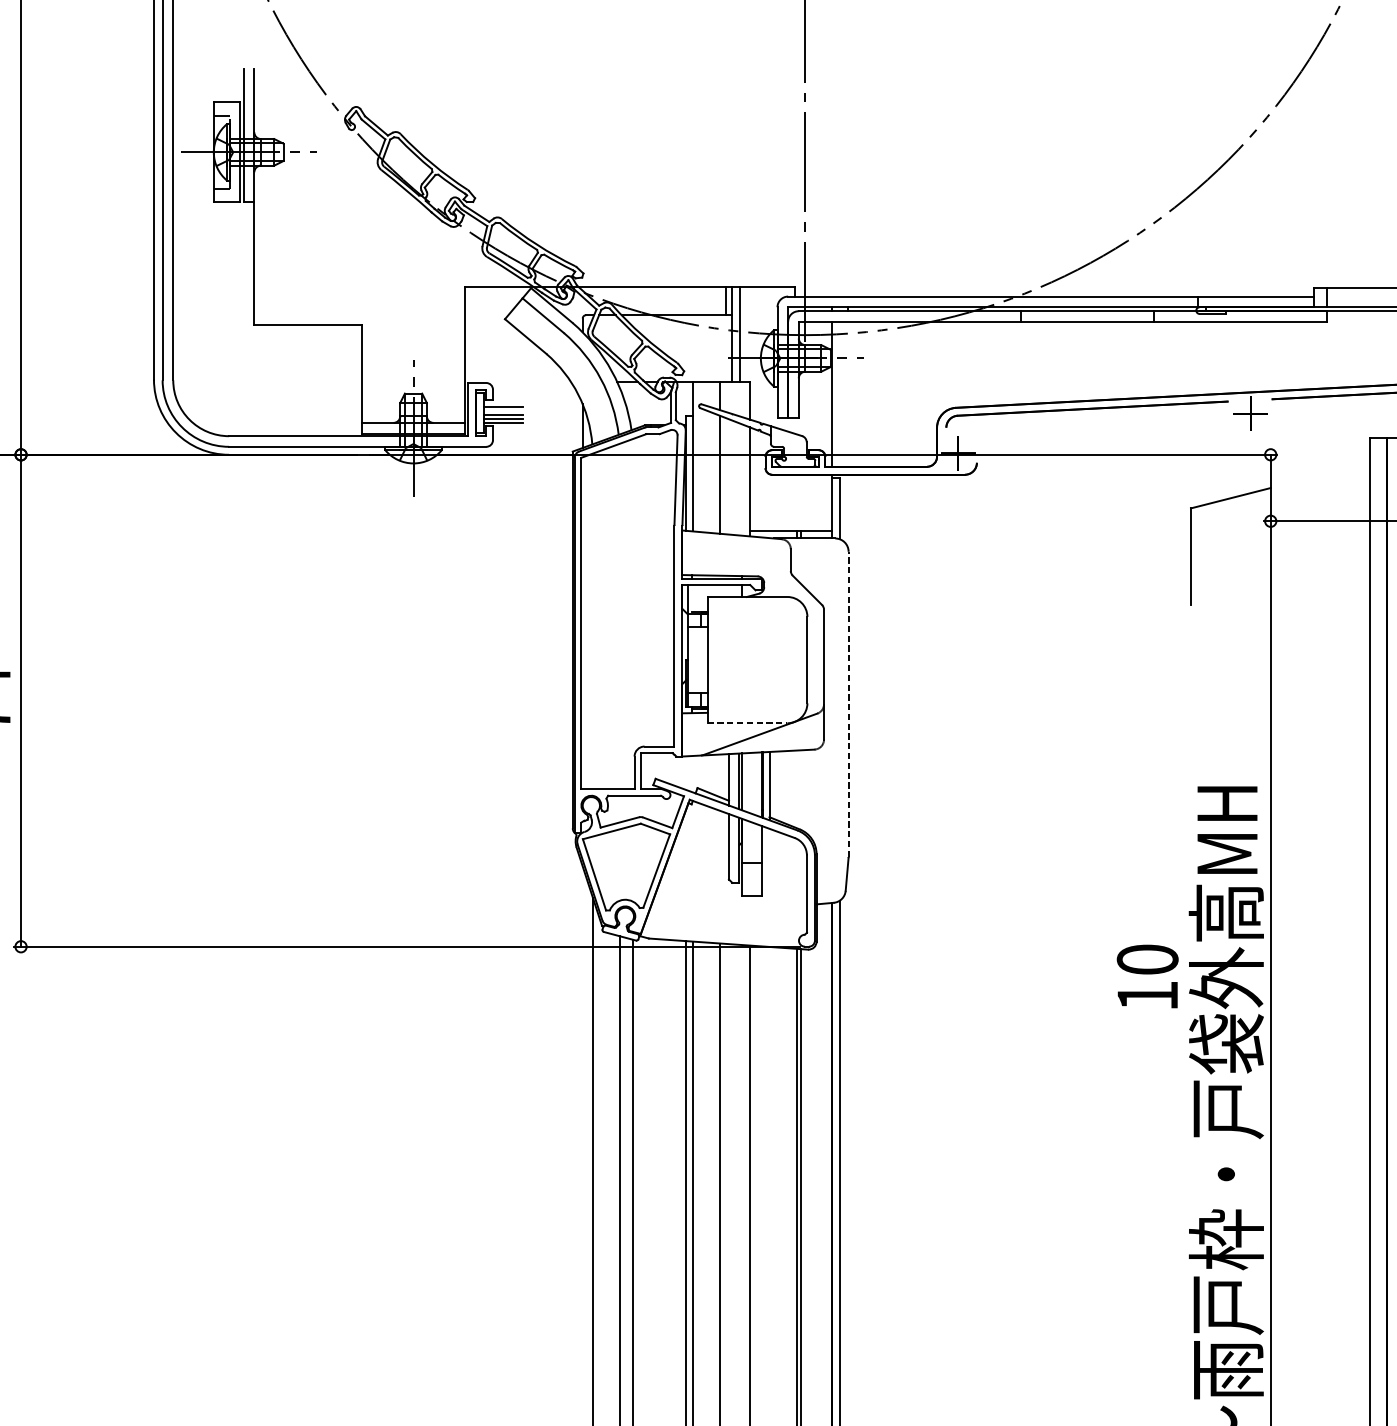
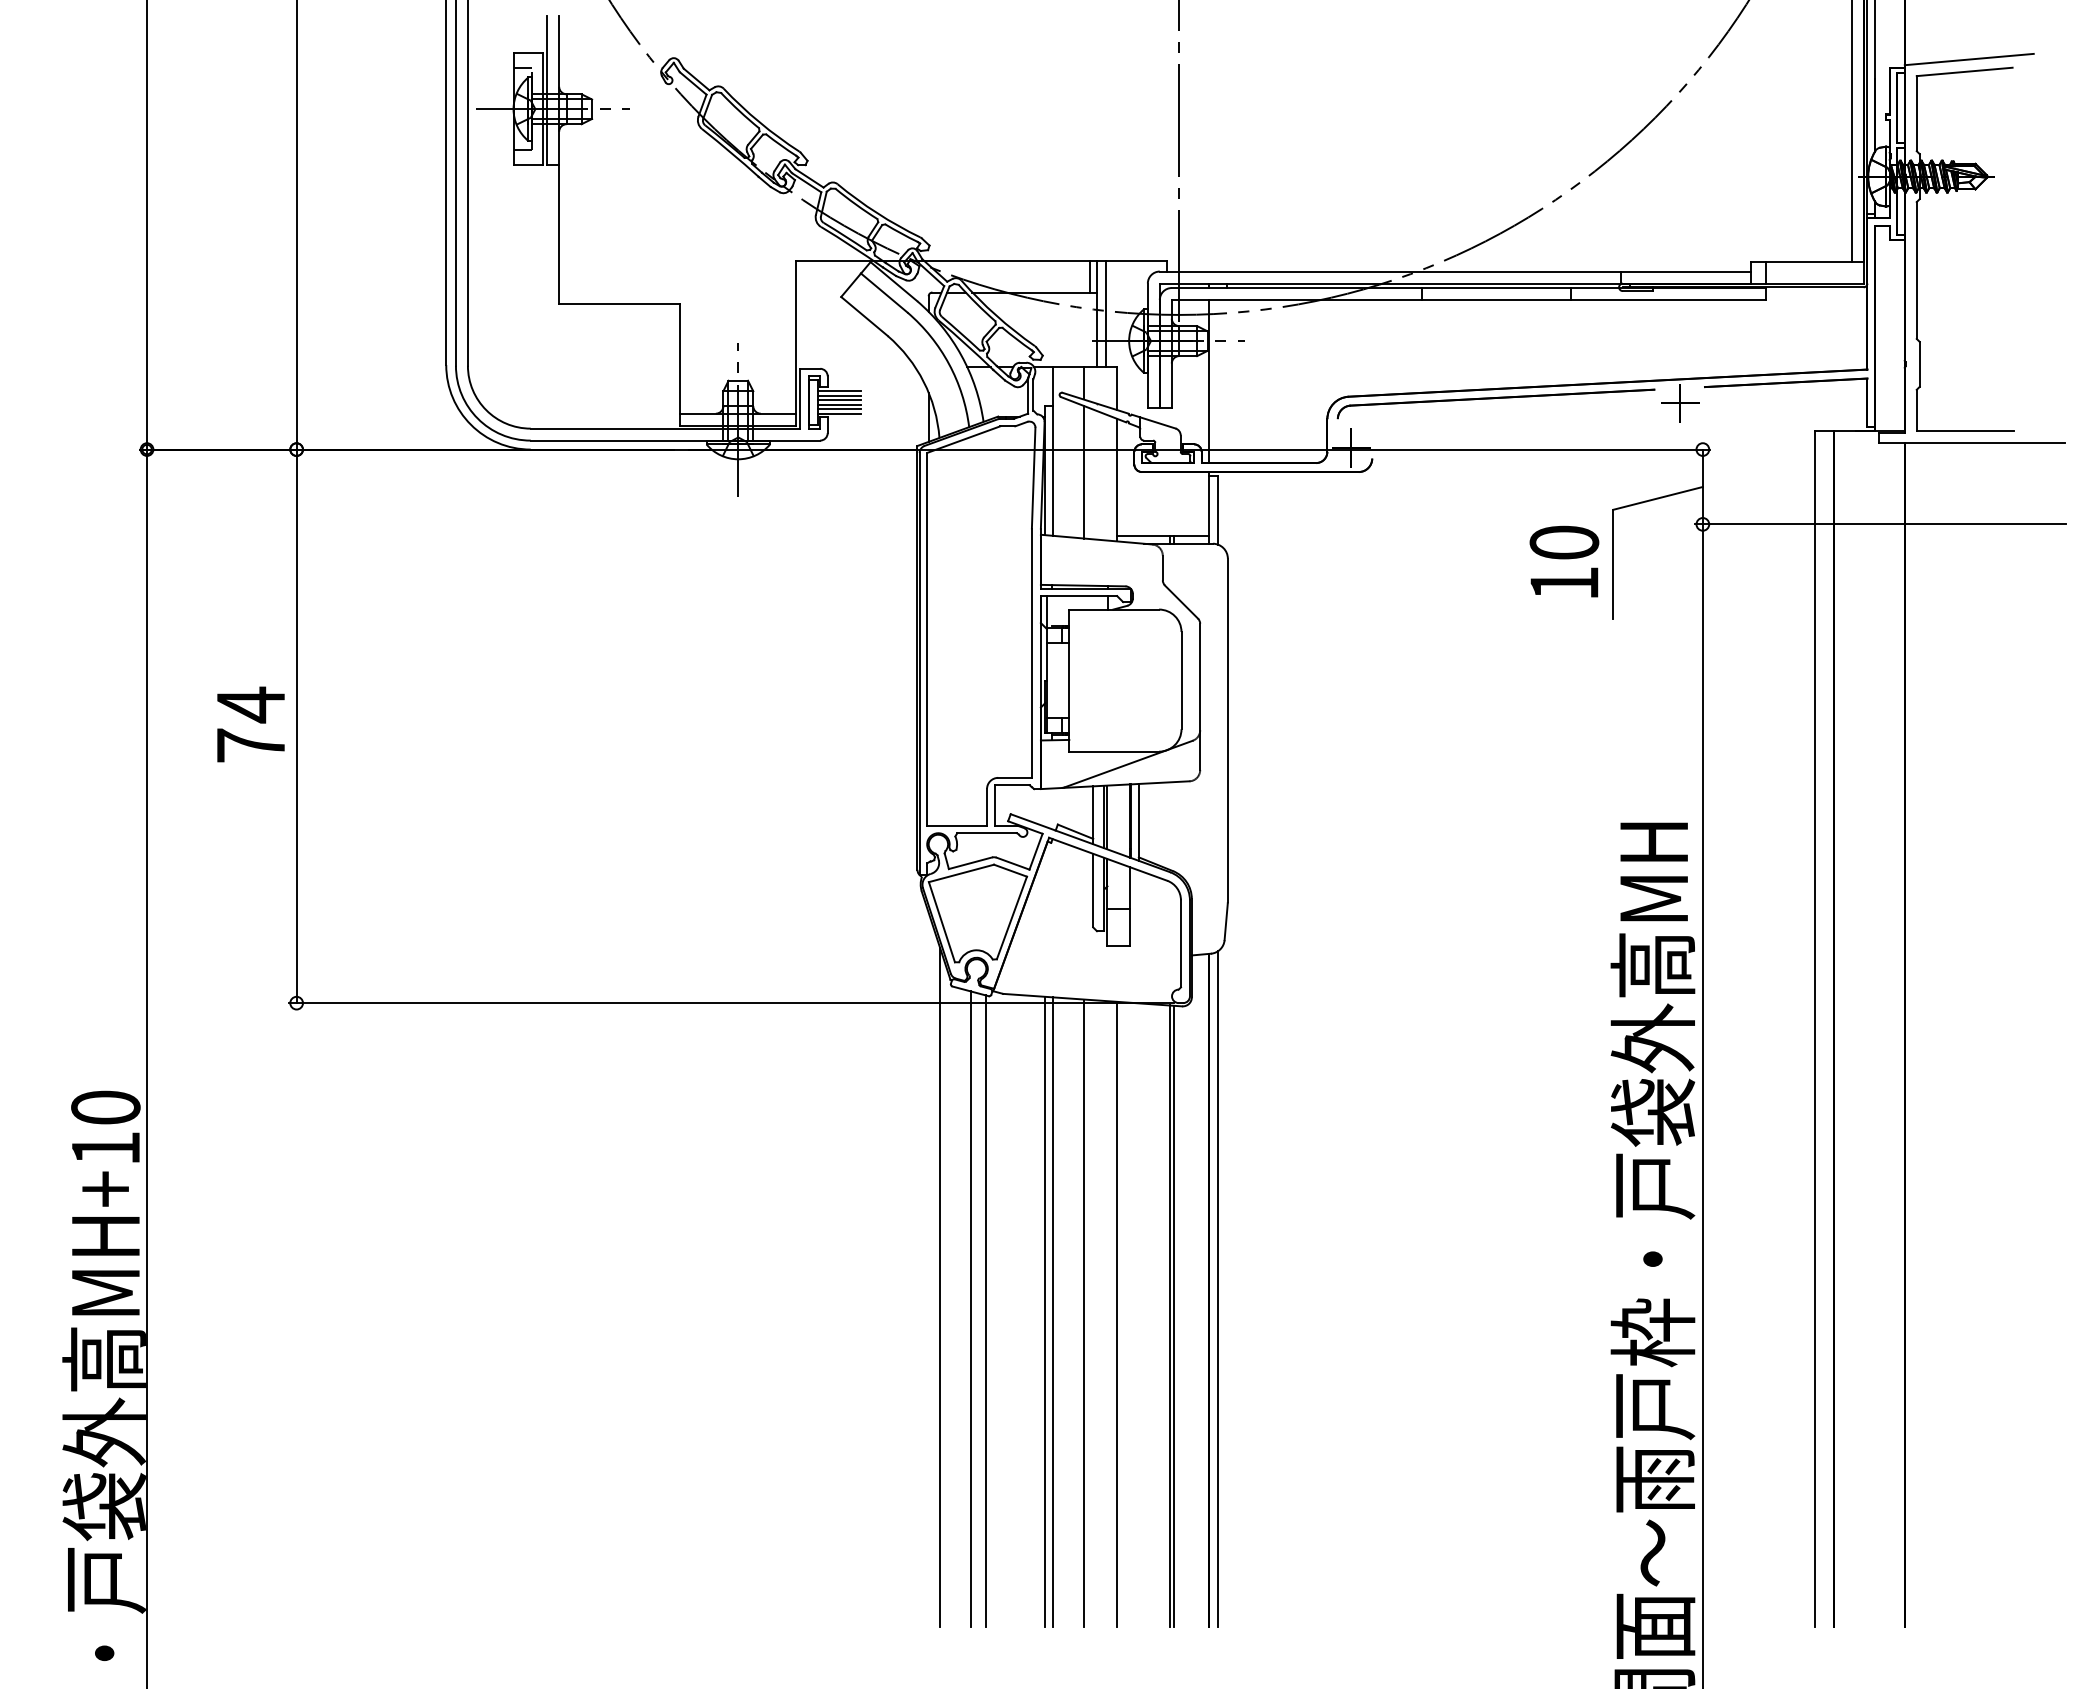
line: (503, 403) -> (839, 391), added
line: (503, 411) -> (839, 400), added
line: (848, 704) -> (1227, 730), dashed -> solid
line: (747, 723) -> (1114, 751), dashed -> solid
text: (1147, 976) -> (1564, 561), moved

